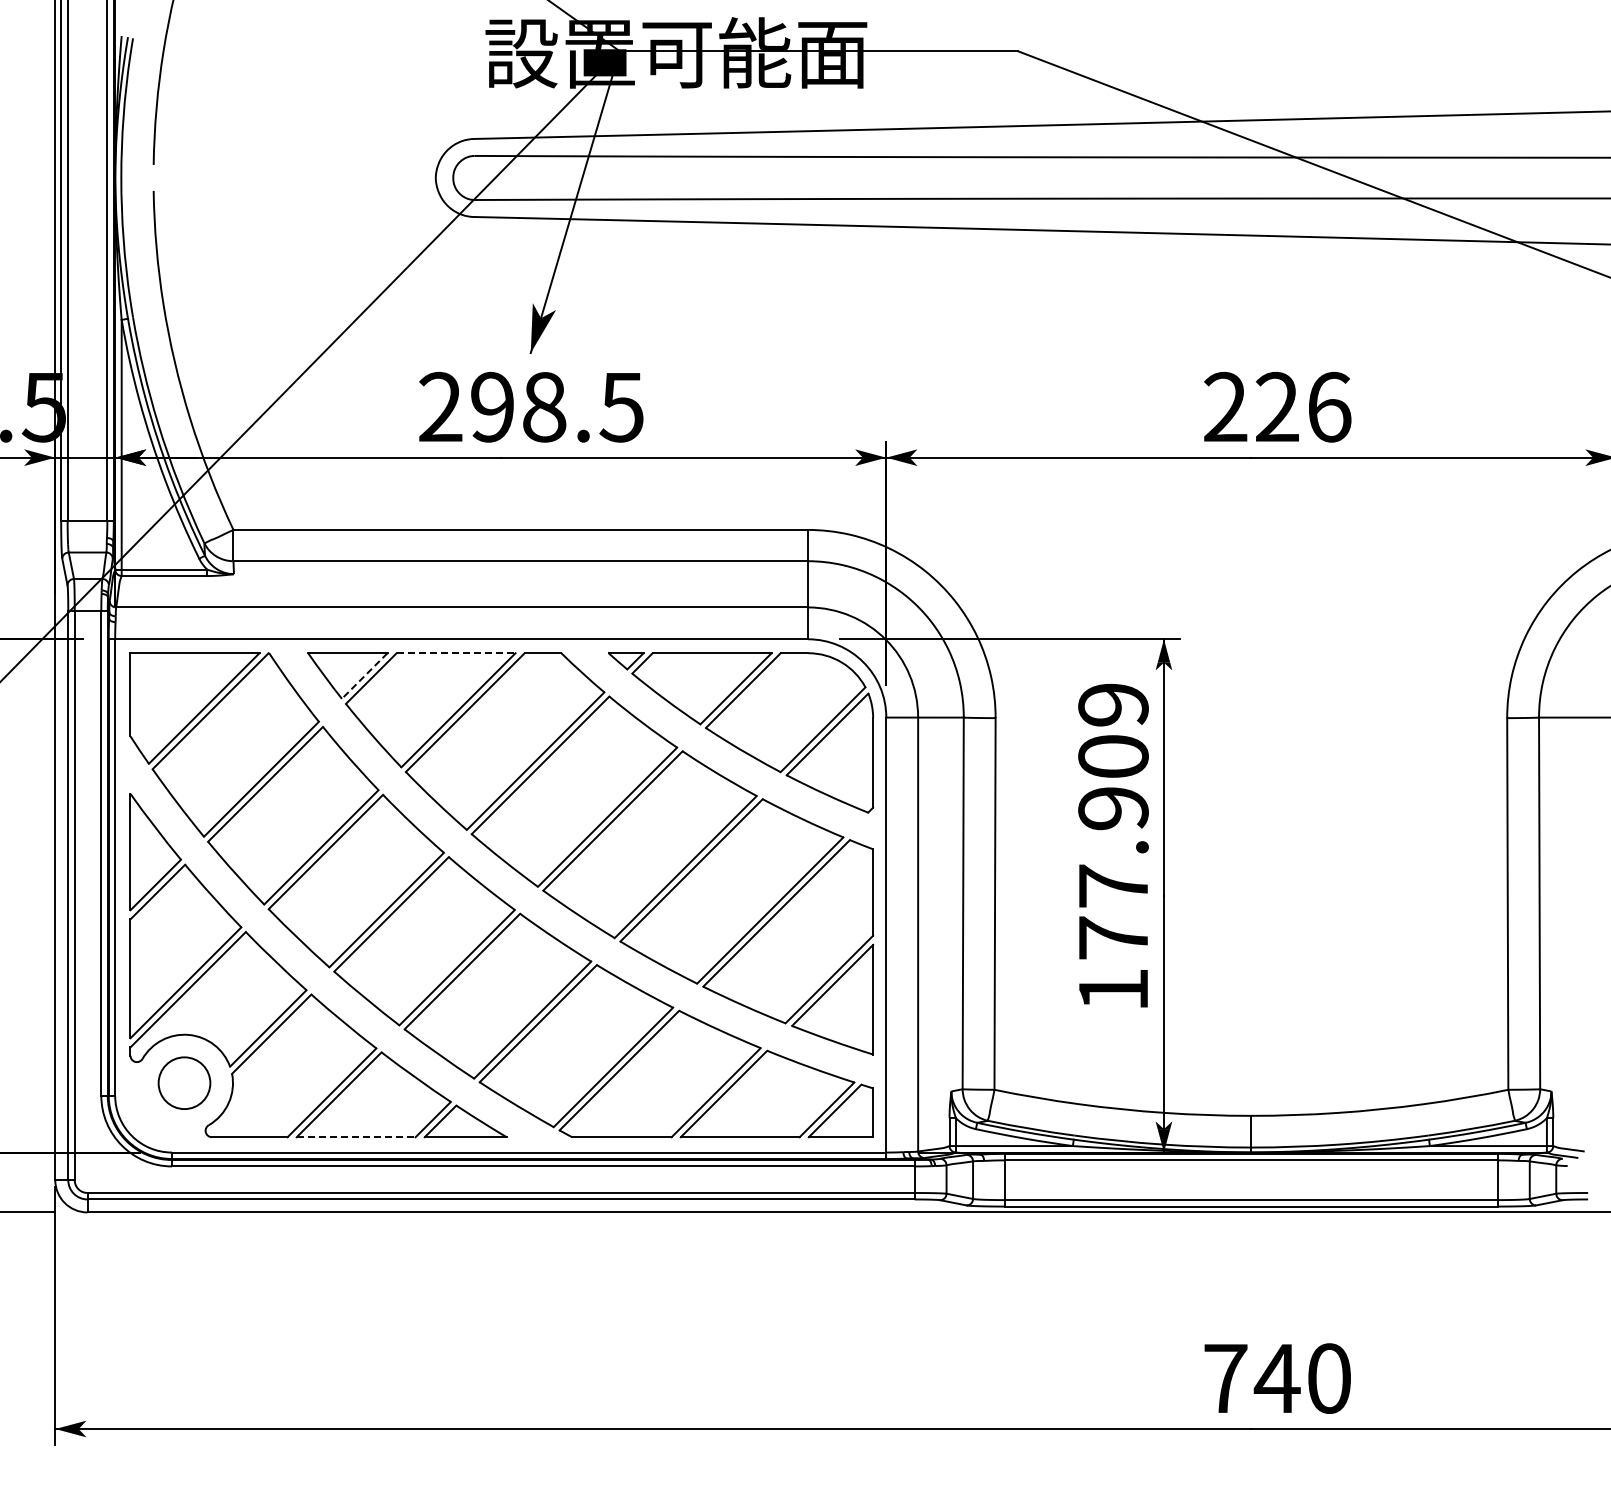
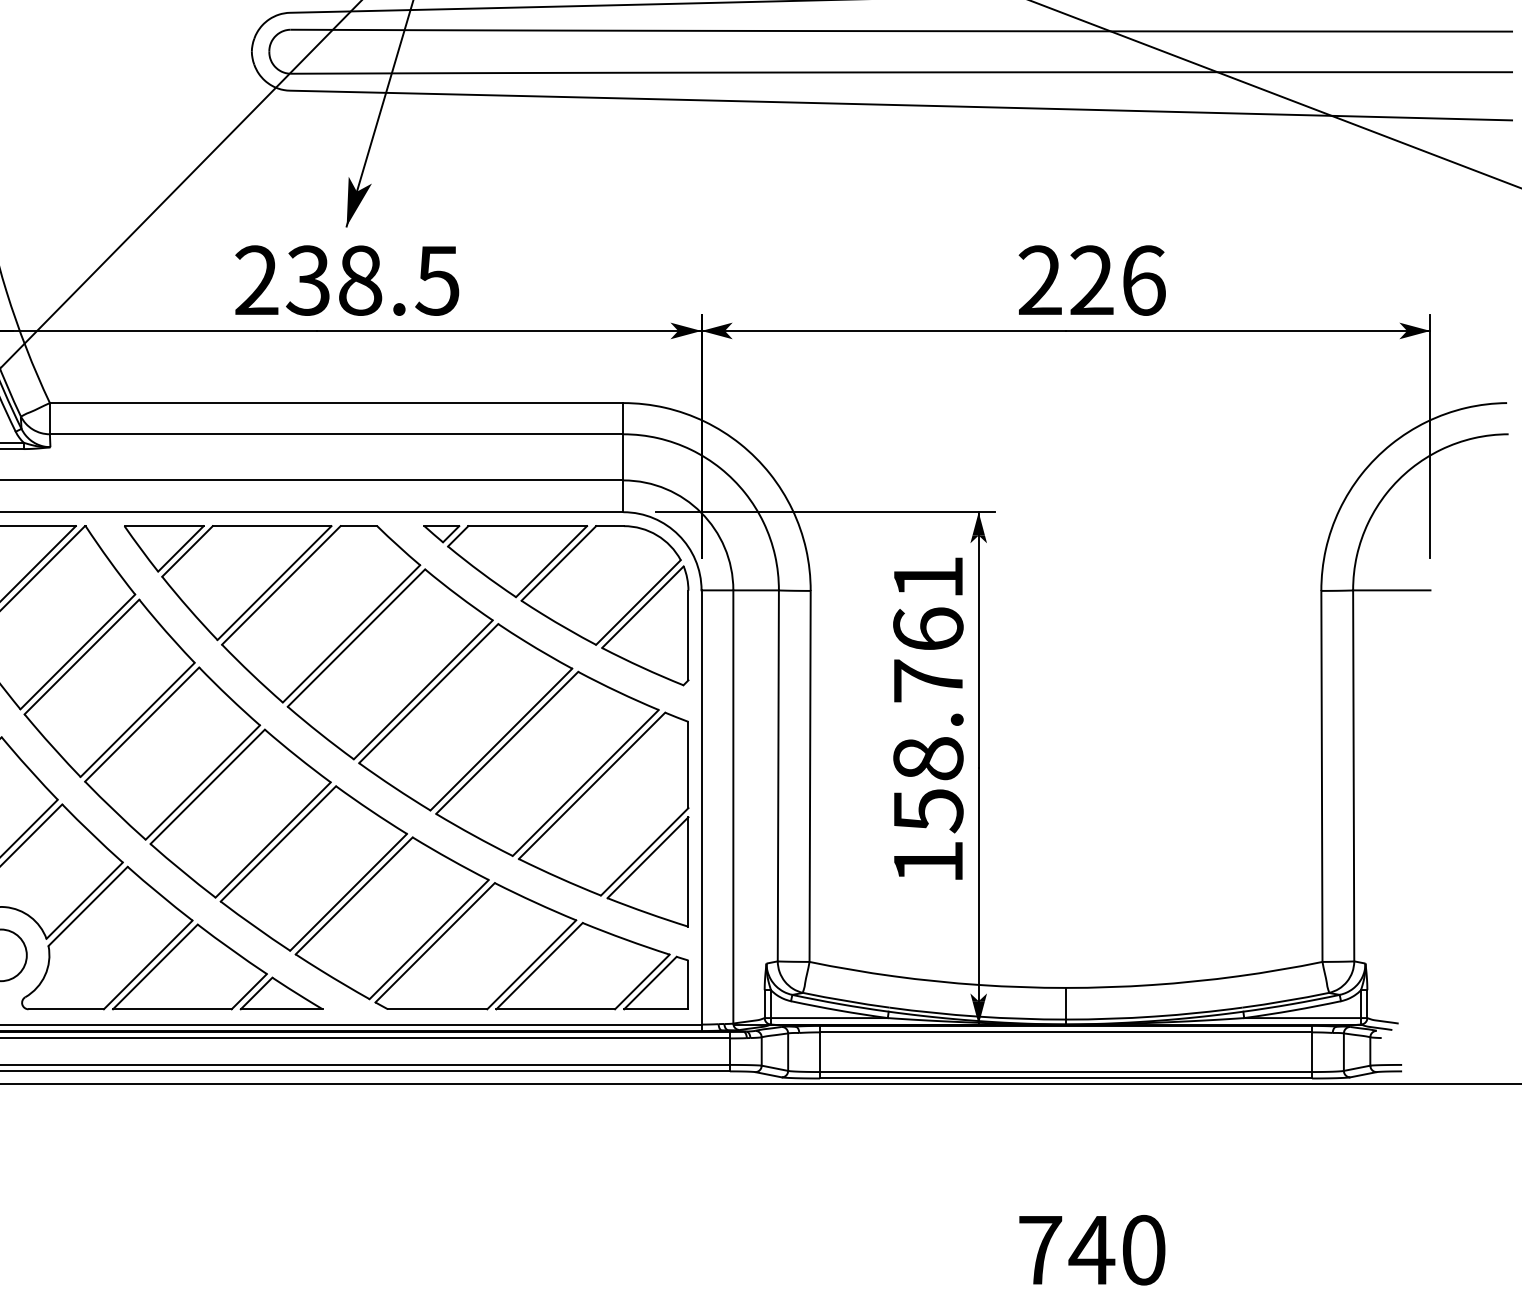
text: (491, 407) -> (307, 280), 298.5 -> 238.5
line: (456, 653) -> (272, 526), dashed -> solid
line: (364, 676) -> (180, 549), dashed -> solid
text: (1113, 822) -> (928, 695), 177.909 -> 158.761
line: (356, 1137) -> (172, 1009), dashed -> solid

